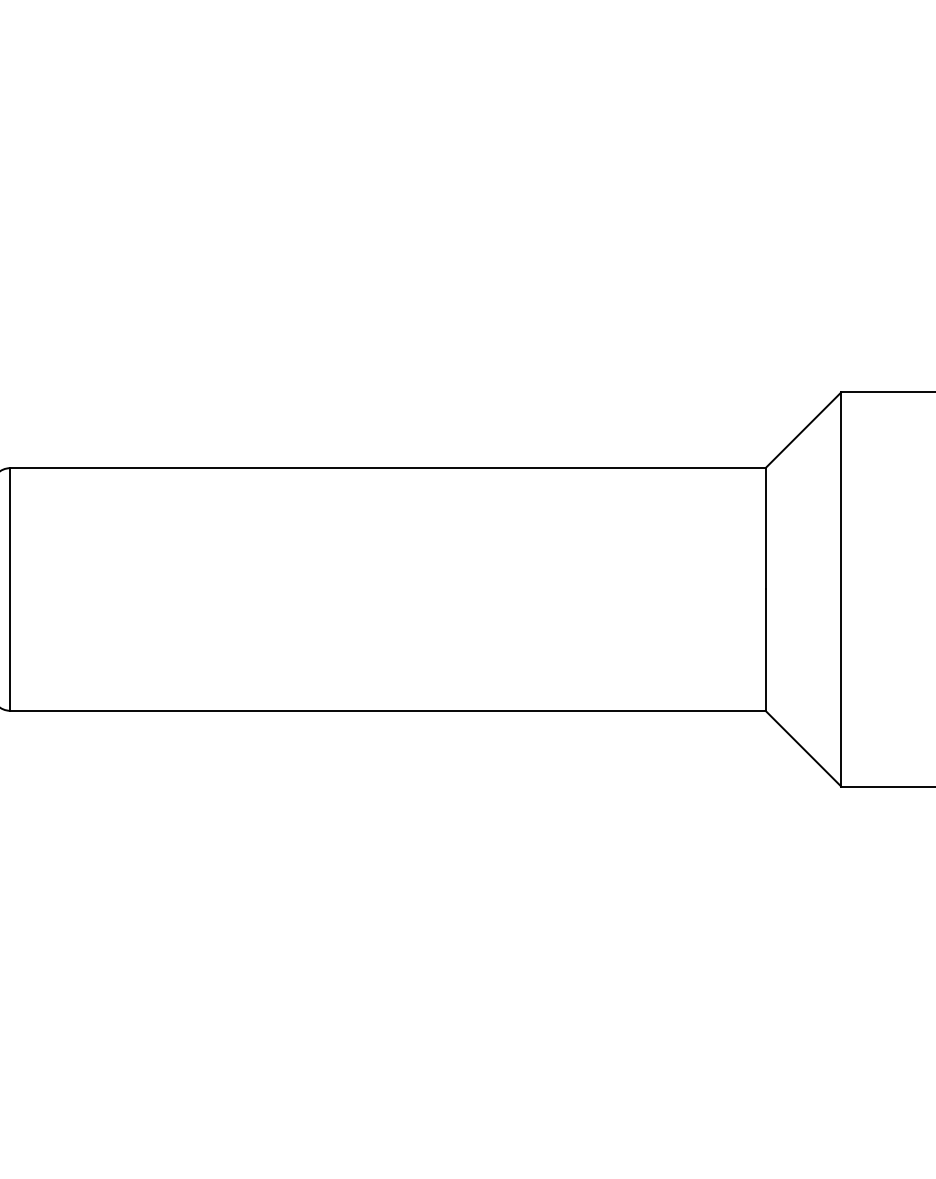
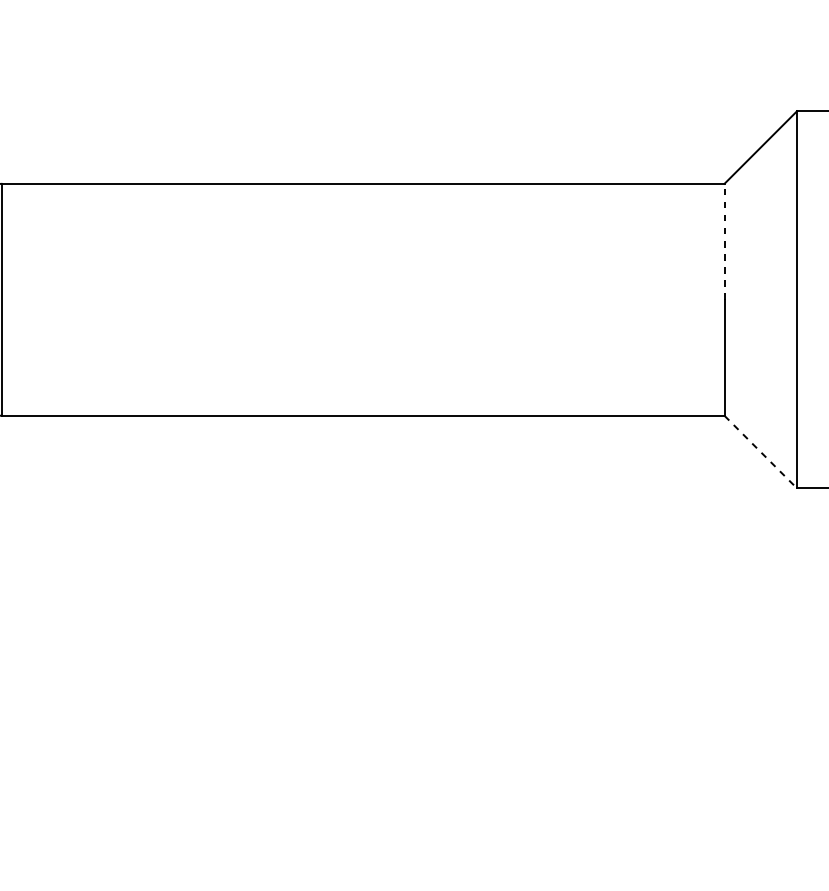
line: (765, 528) -> (724, 241), solid -> dashed
line: (803, 748) -> (760, 451), solid -> dashed

